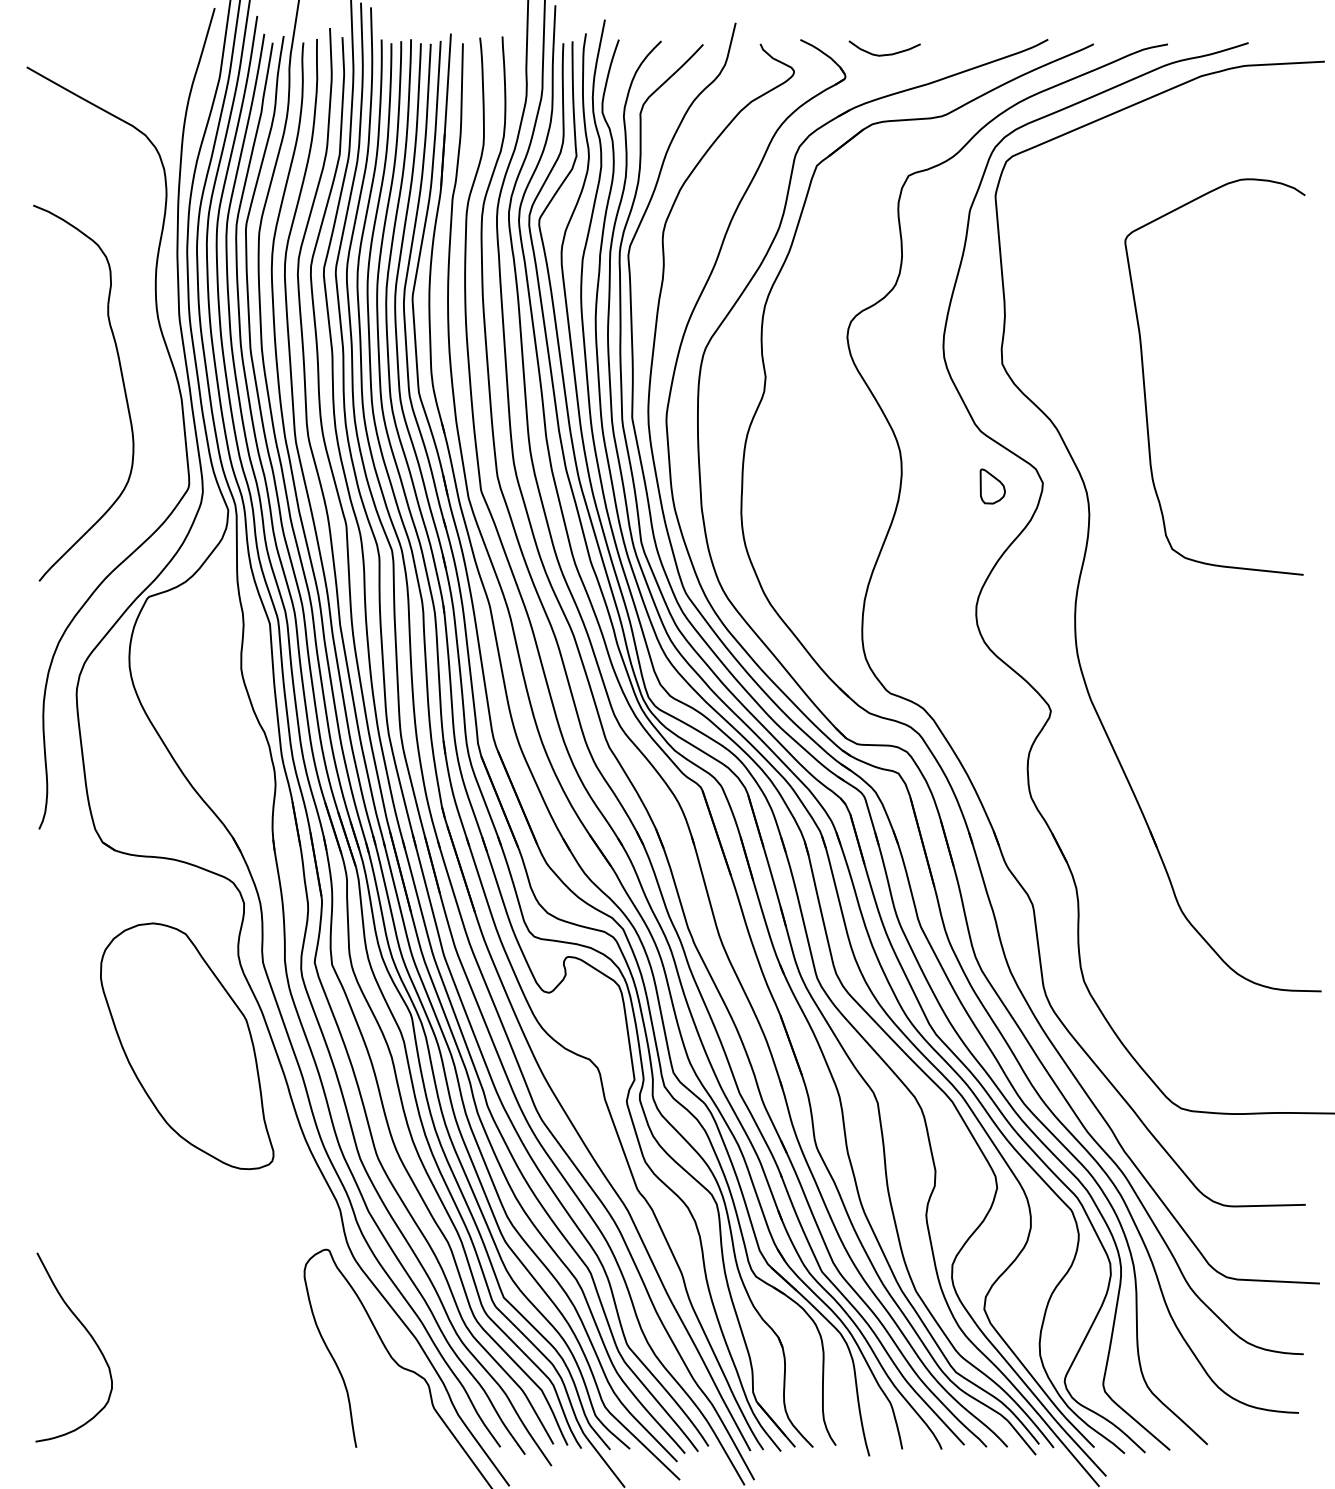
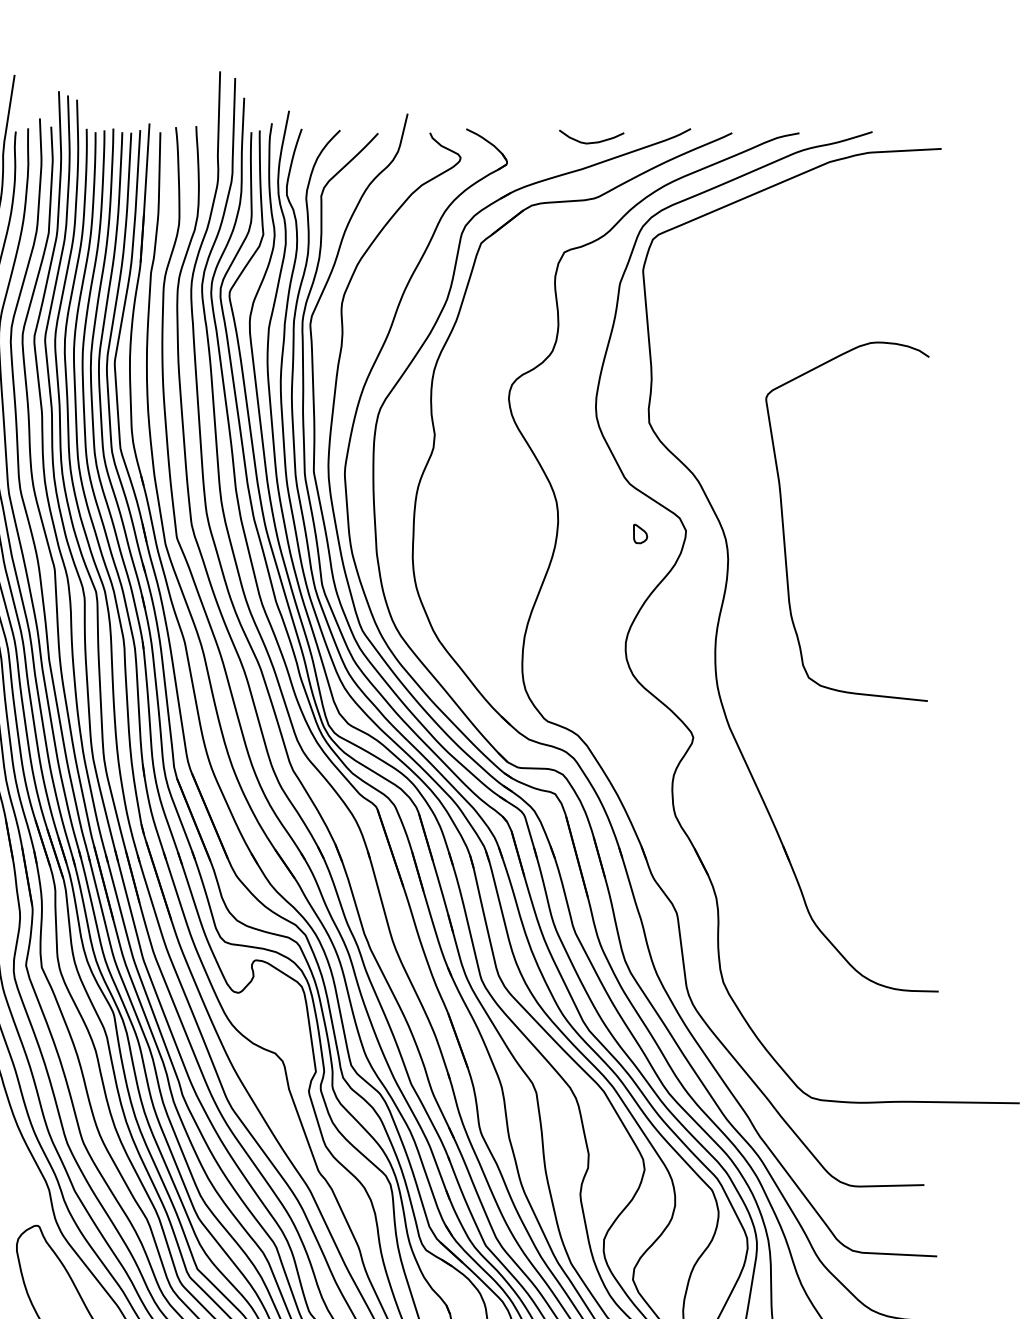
curve: (884, 54) -> (591, 142), moved
curve: (1145, 385) -> (784, 529), moved
part: (992, 486) -> (640, 533), size x0.6

